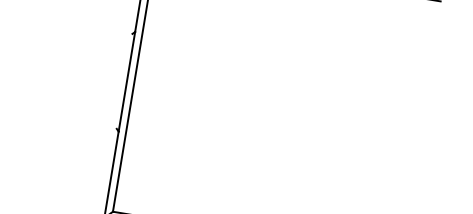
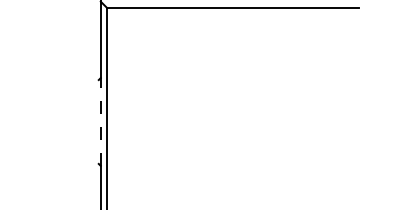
line: (126, 82) -> (100, 122), solid -> dashed

